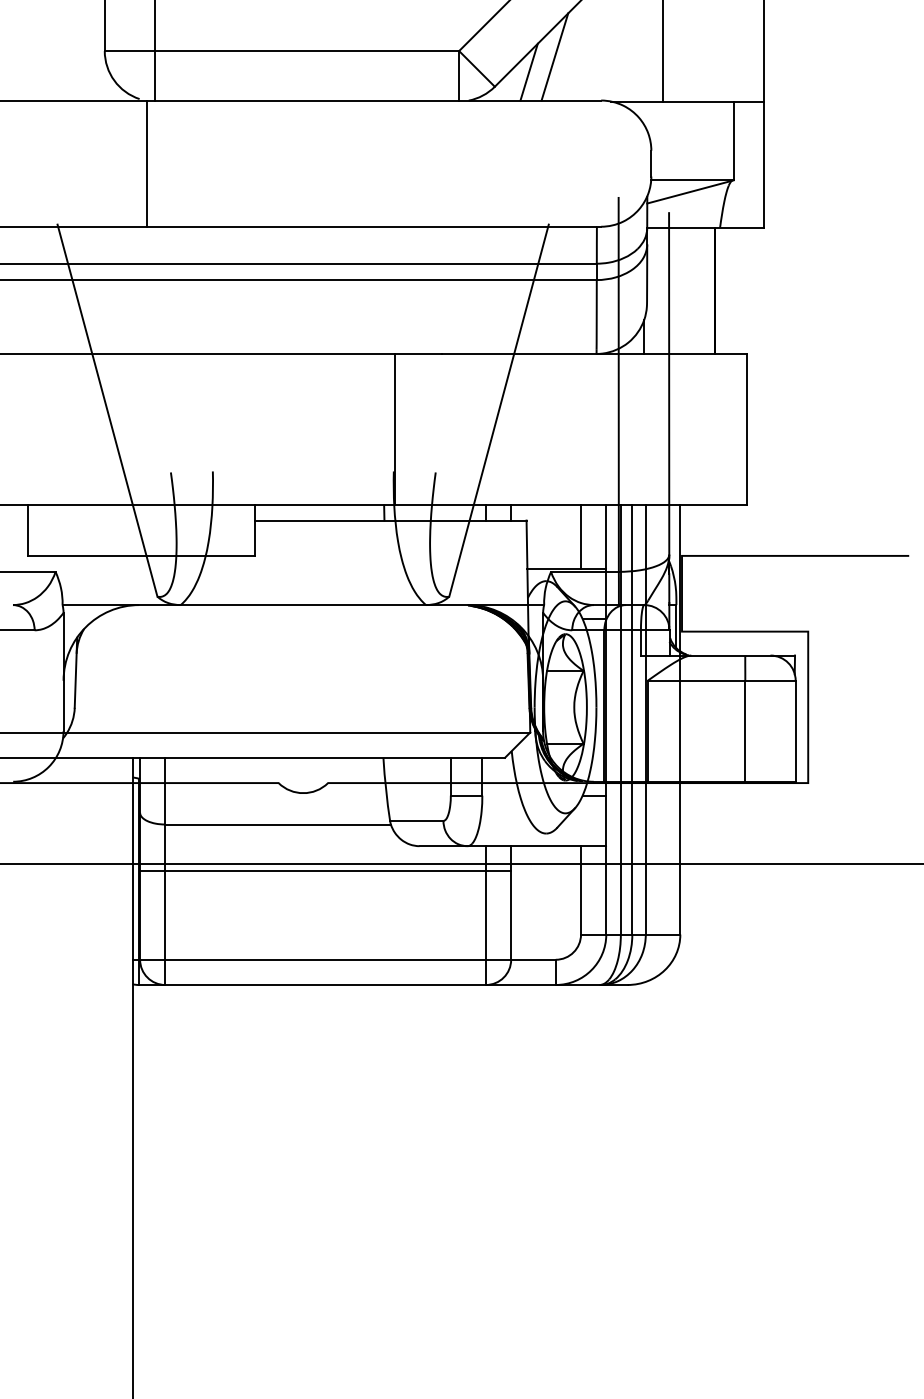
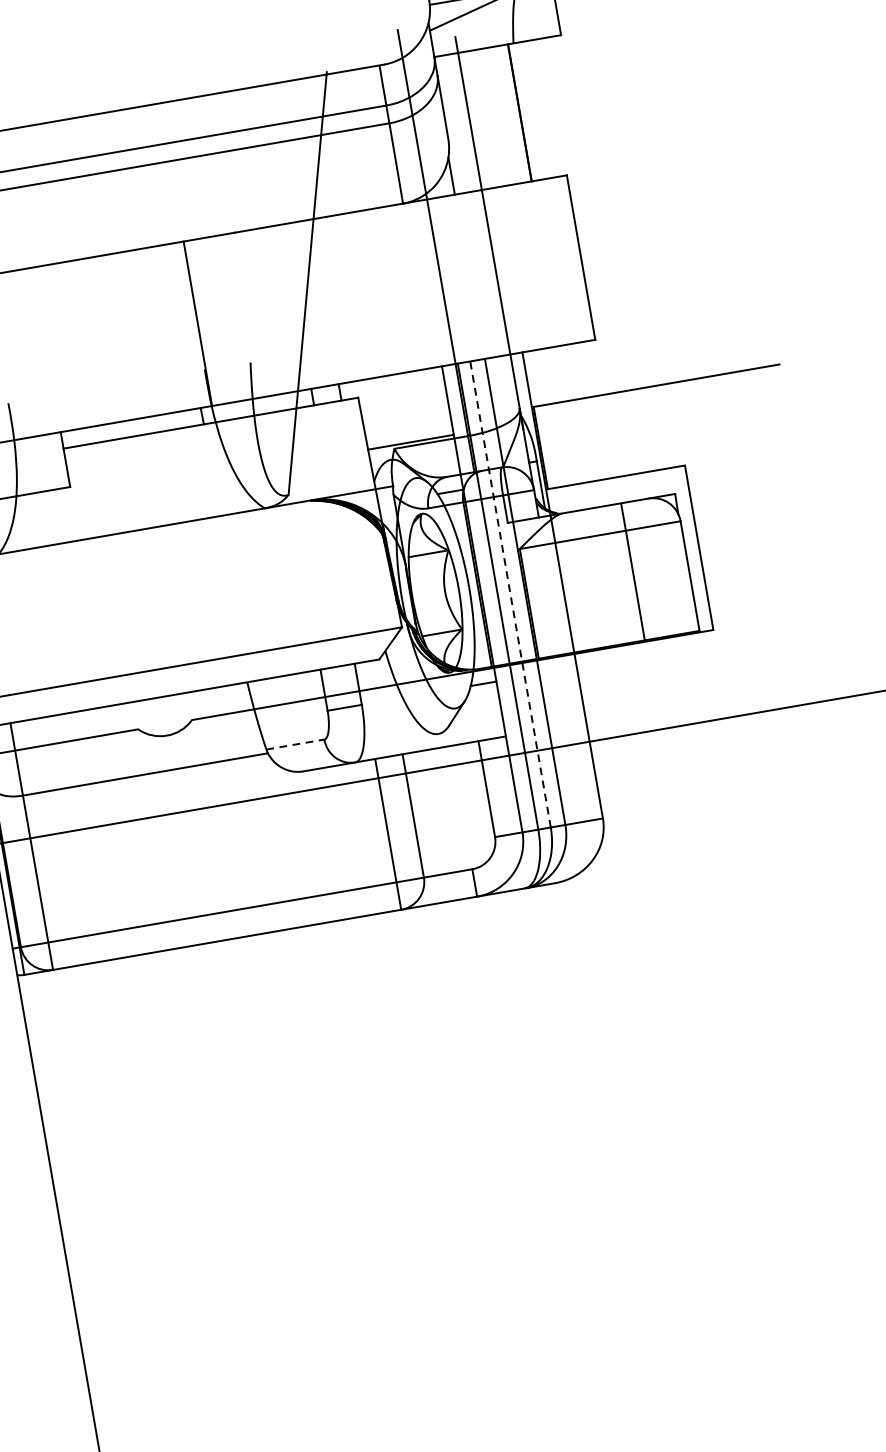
line: (581, 536) -> (420, 404), removed
line: (632, 719) -> (510, 593), solid -> dashed
line: (416, 820) -> (294, 744), solid -> dashed
line: (325, 871) -> (205, 816), removed

